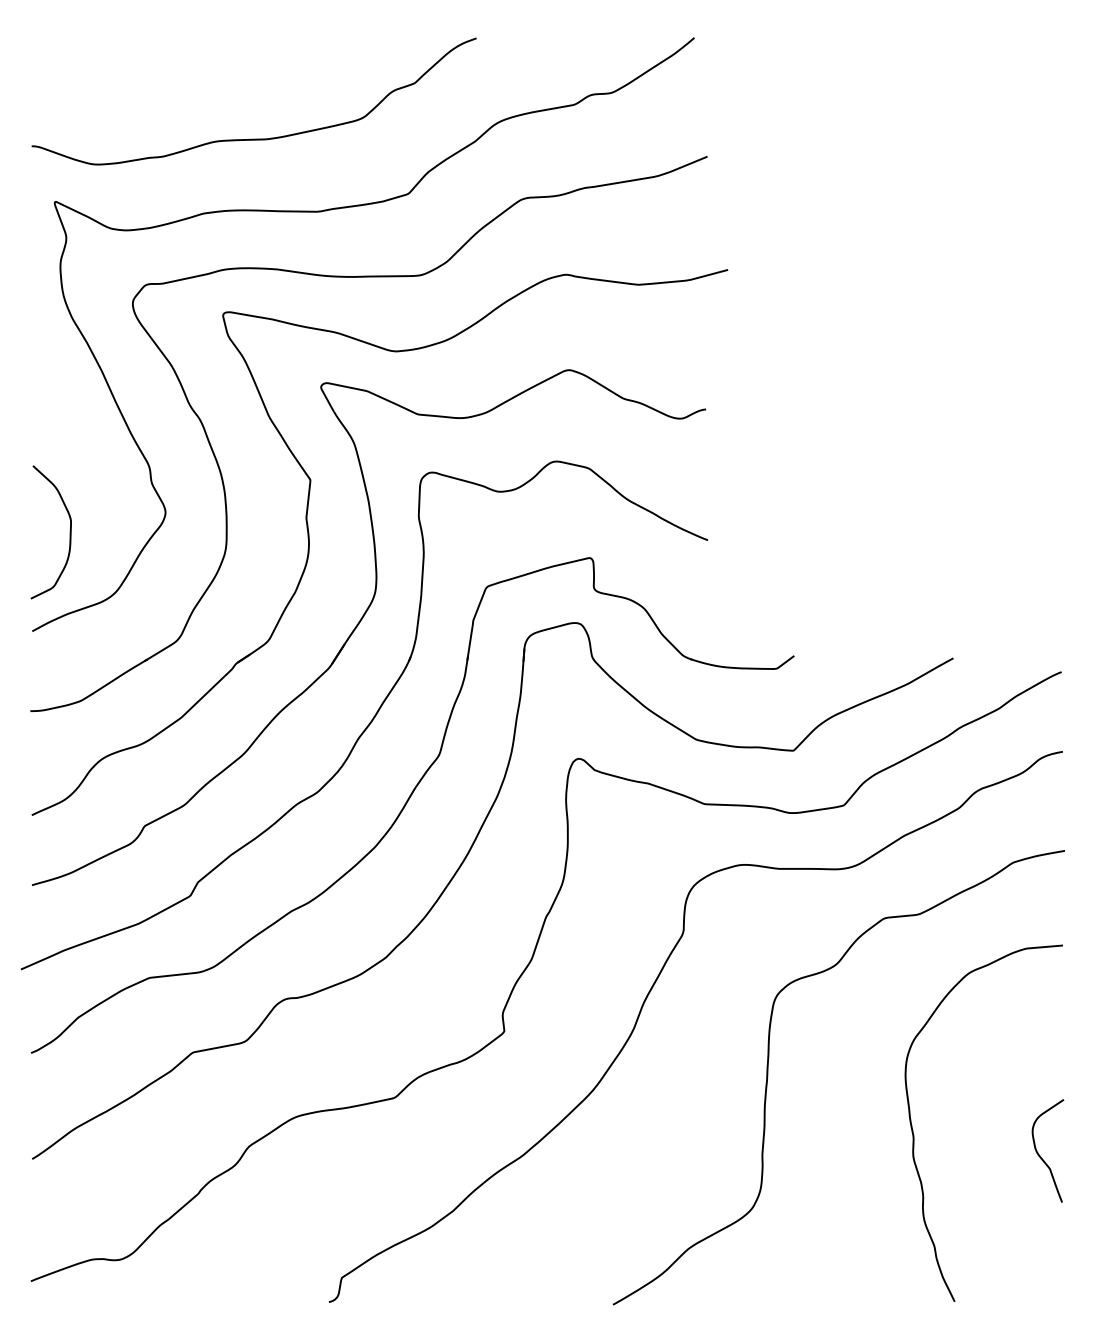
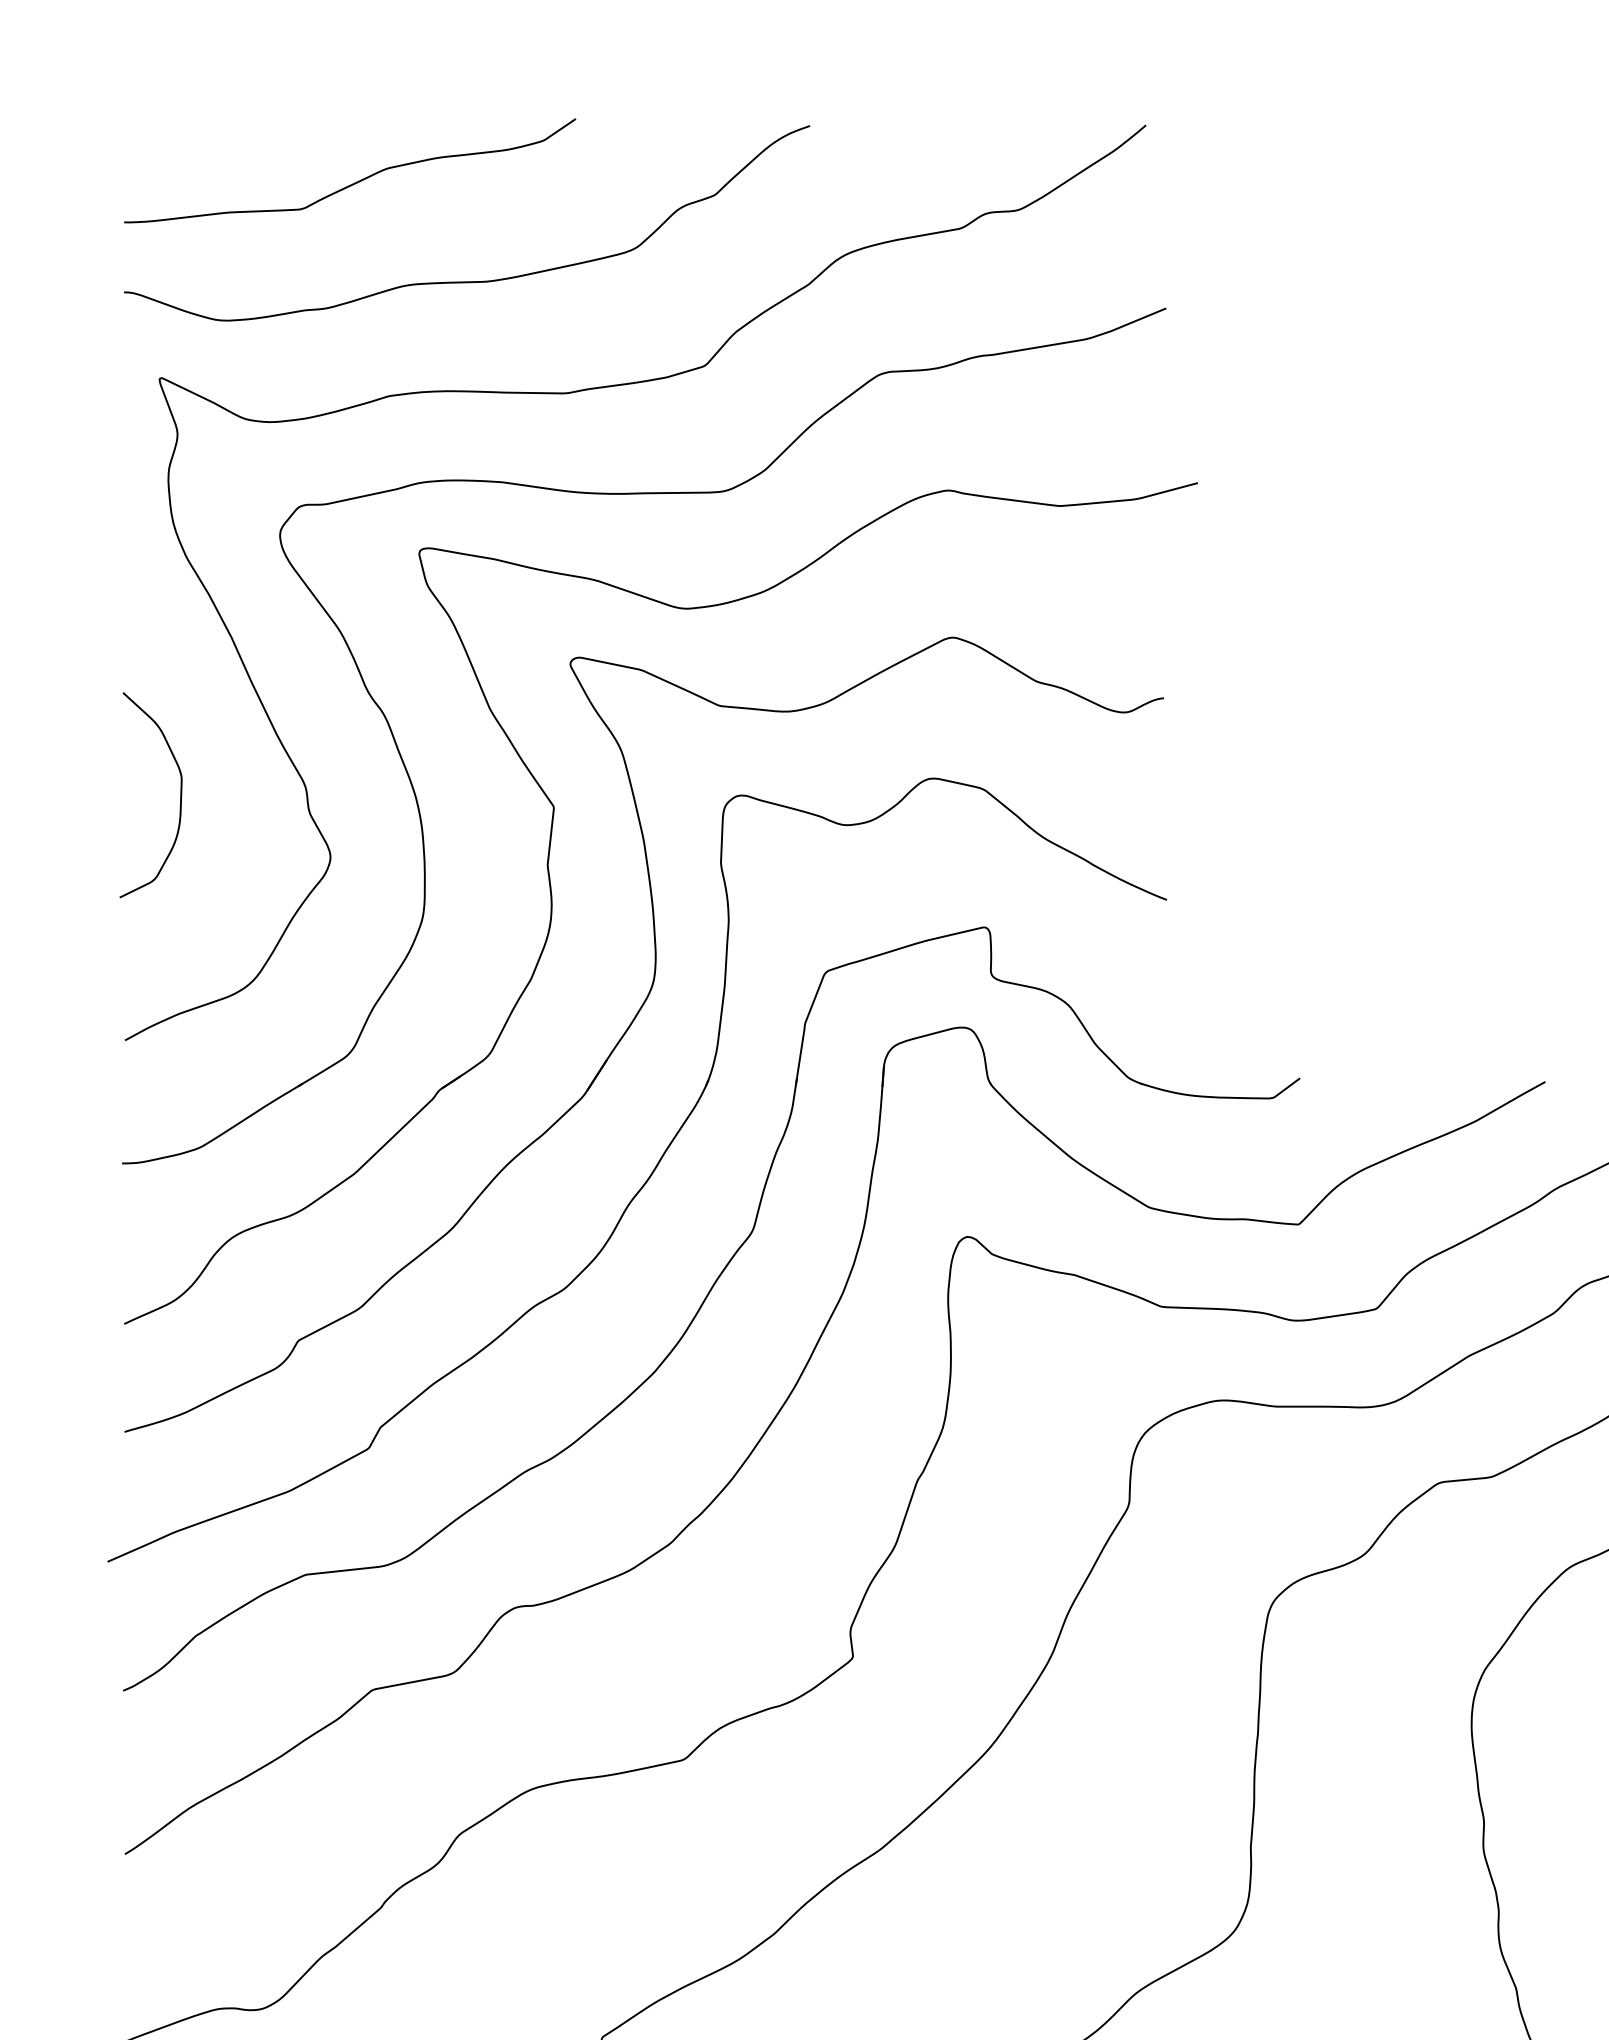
curve: (181, 74) -> (355, 181), added
curve: (69, 532) -> (179, 795), moved

